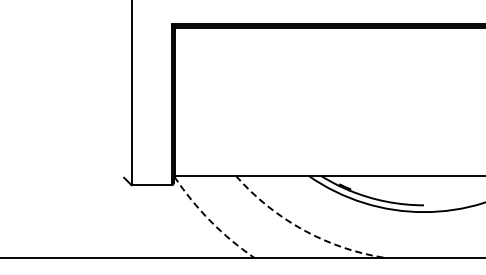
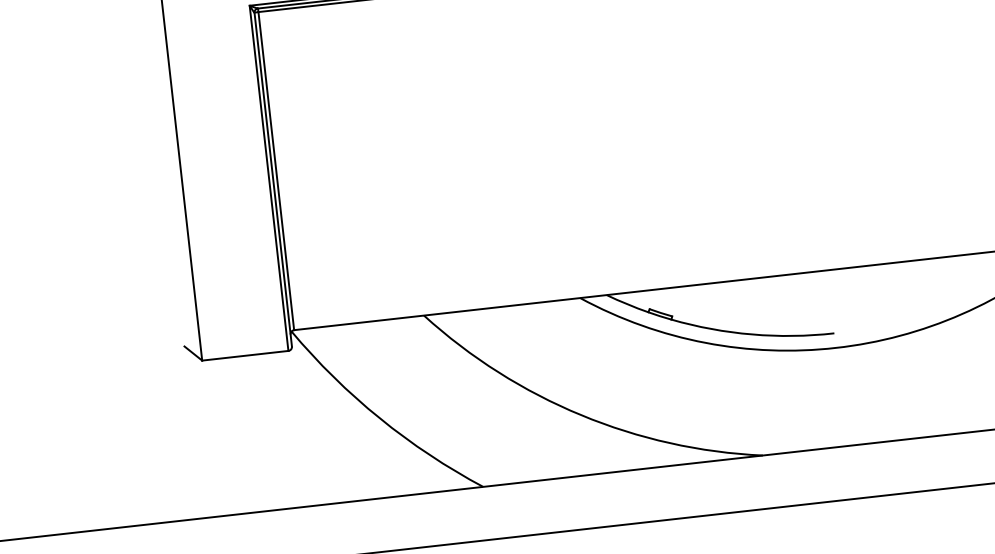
arc: (210, 221) -> (380, 419), dashed -> solid
arc: (303, 229) -> (581, 414), dashed -> solid

